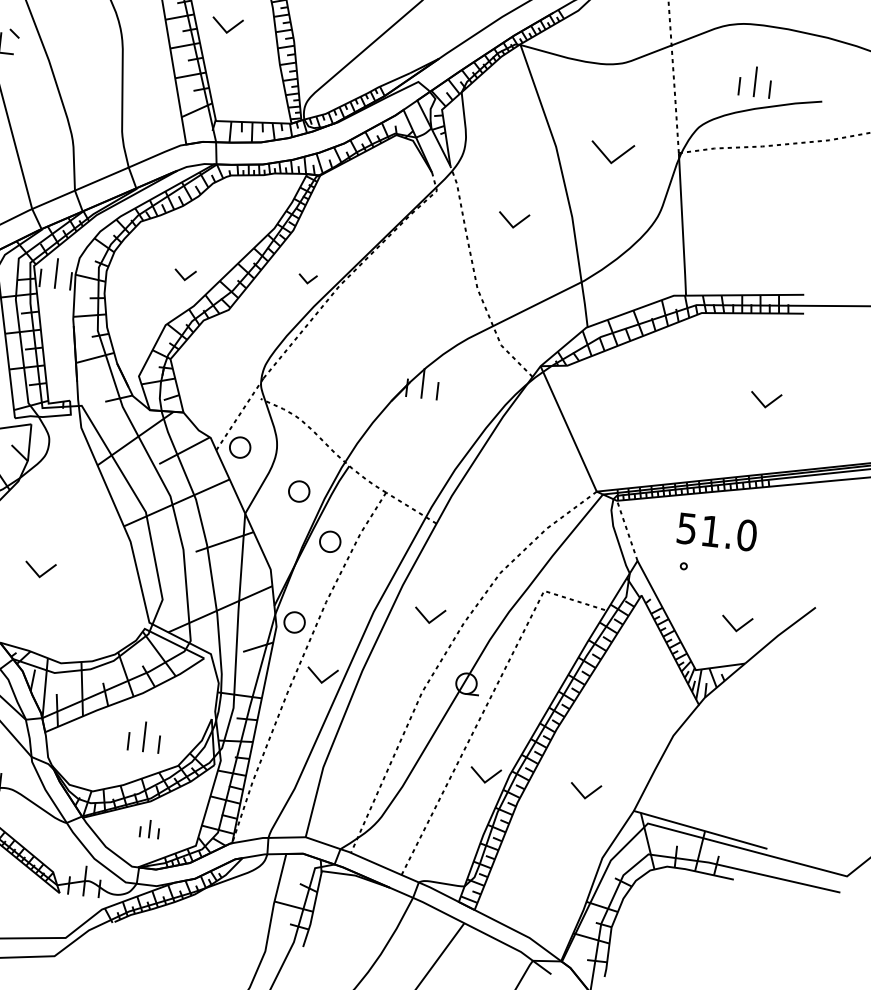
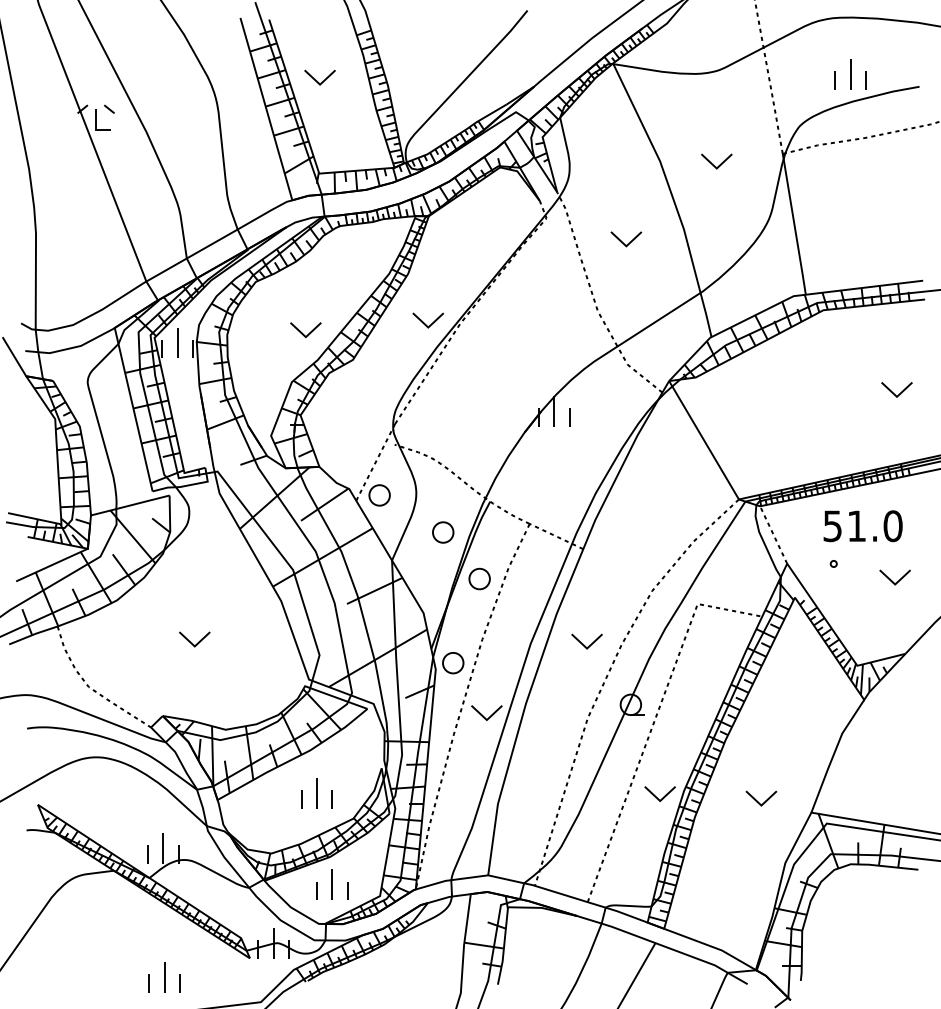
part: (612, 153) -> (716, 161), size x0.71
part: (184, 275) -> (305, 330), size x1.43
part: (307, 279) -> (427, 320), size x1.67
part: (736, 624) -> (894, 577), moved
part: (149, 828) -> (332, 884), size x1.67

